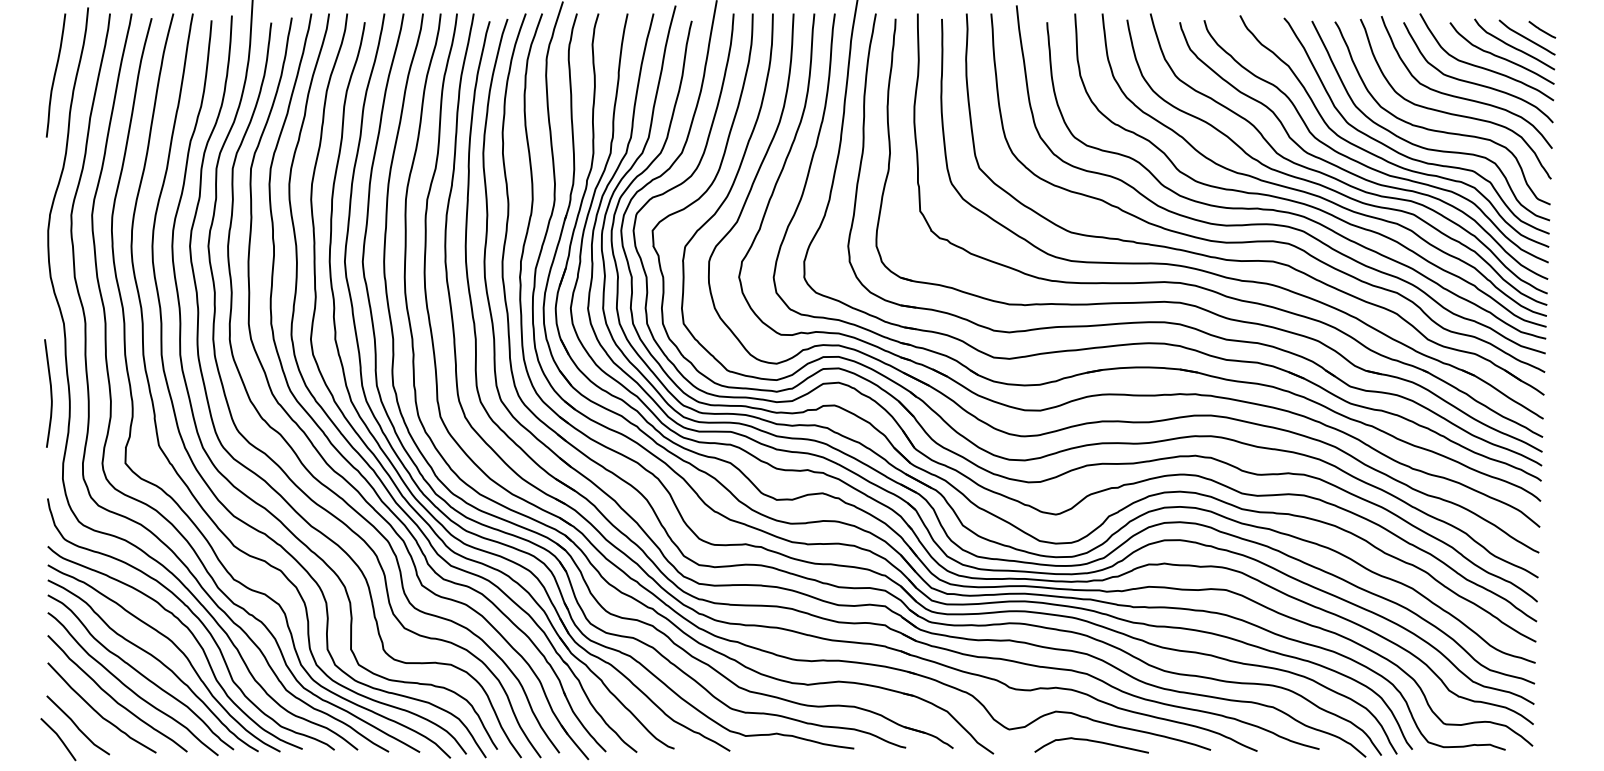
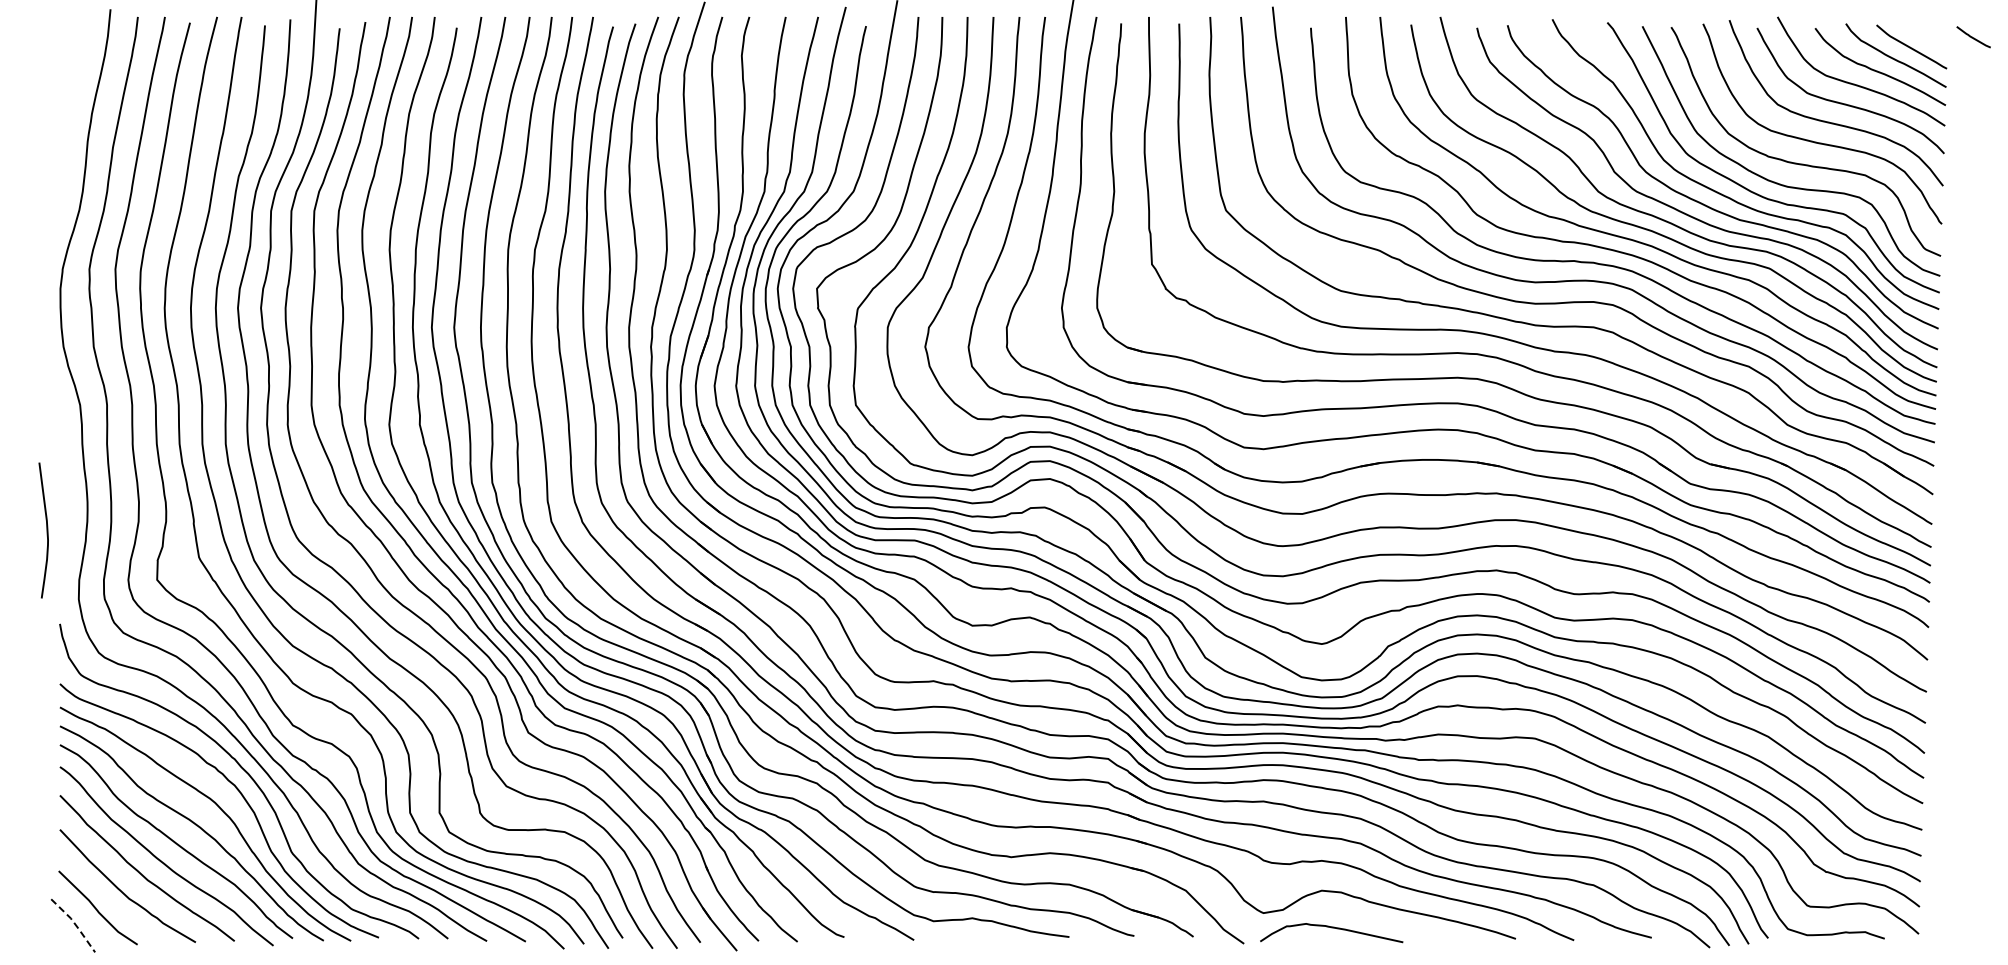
curve: (1542, 29) -> (1973, 37), moved
curve: (55, 75) -> (69, 94), removed
curve: (50, 393) -> (46, 530), moved
line: (60, 738) -> (75, 924), solid -> dashed
curve: (1091, 741) -> (1331, 928), moved

